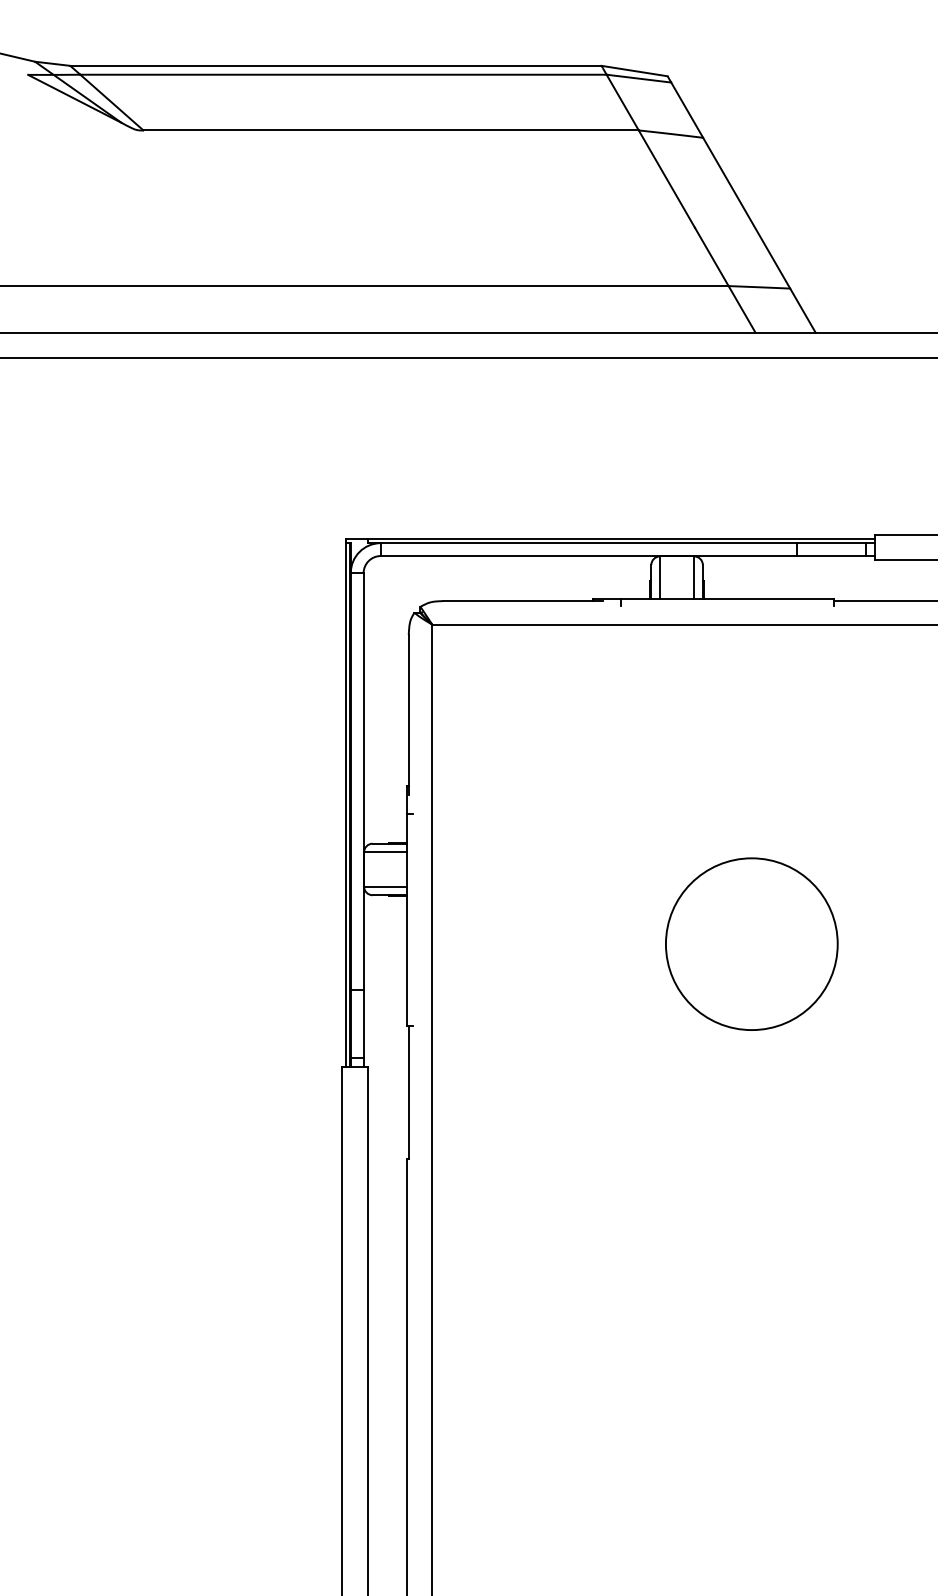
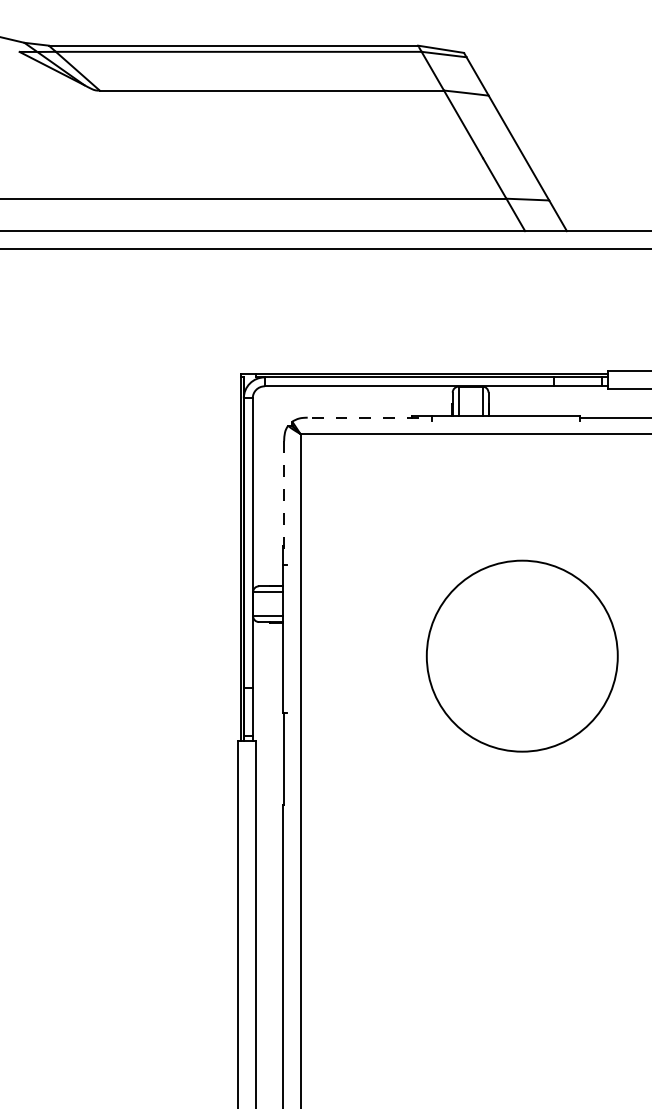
line: (522, 600) -> (363, 417), solid -> dashed
line: (409, 714) -> (284, 496), solid -> dashed
circle: (751, 943) -> (522, 655), size x1.6

